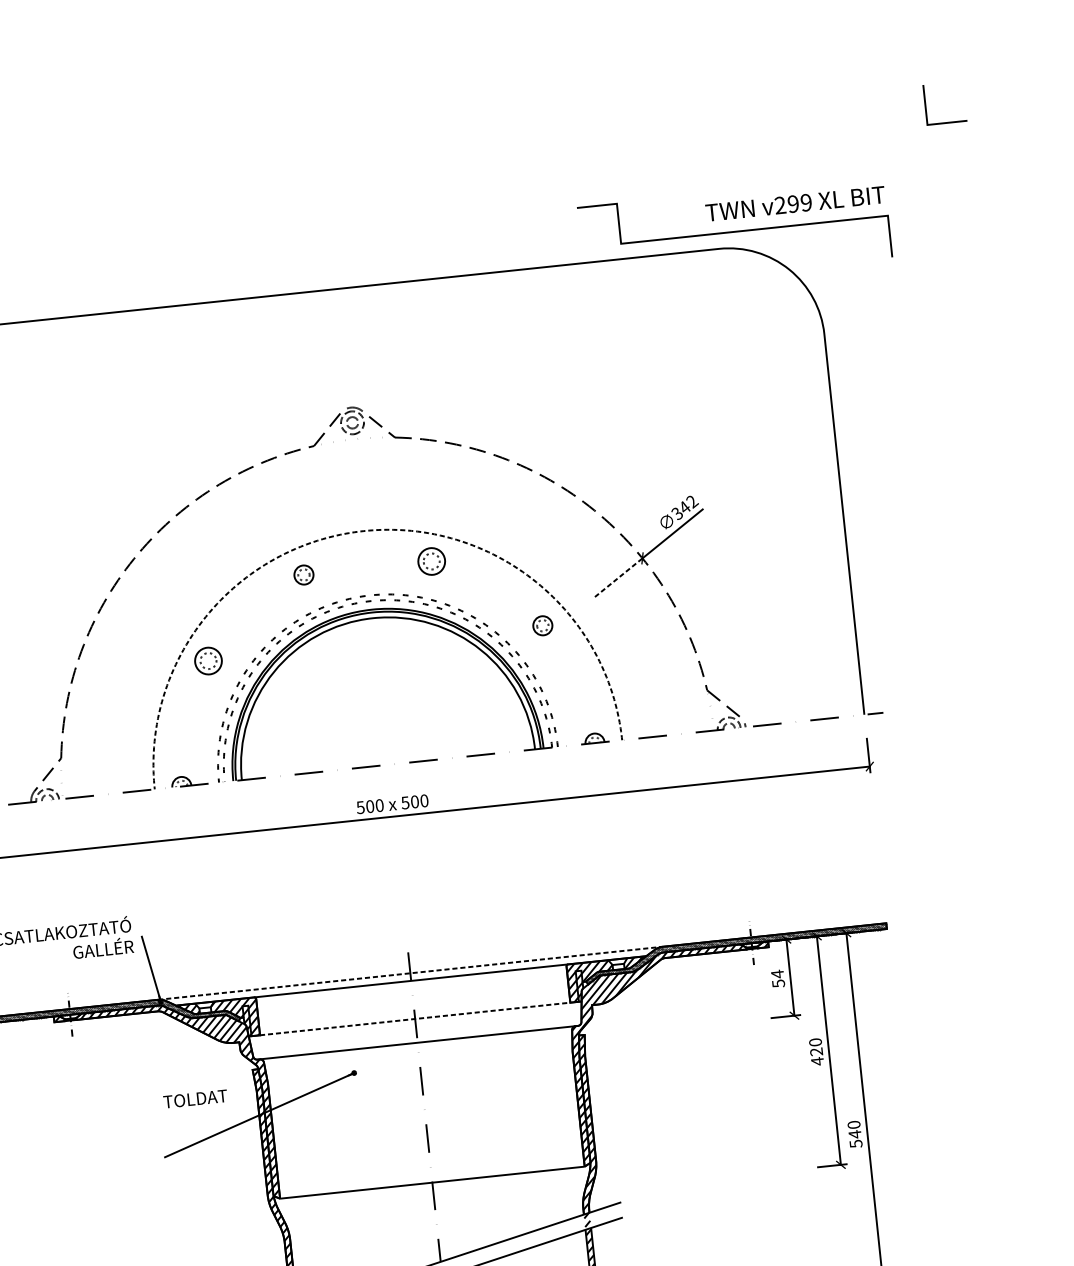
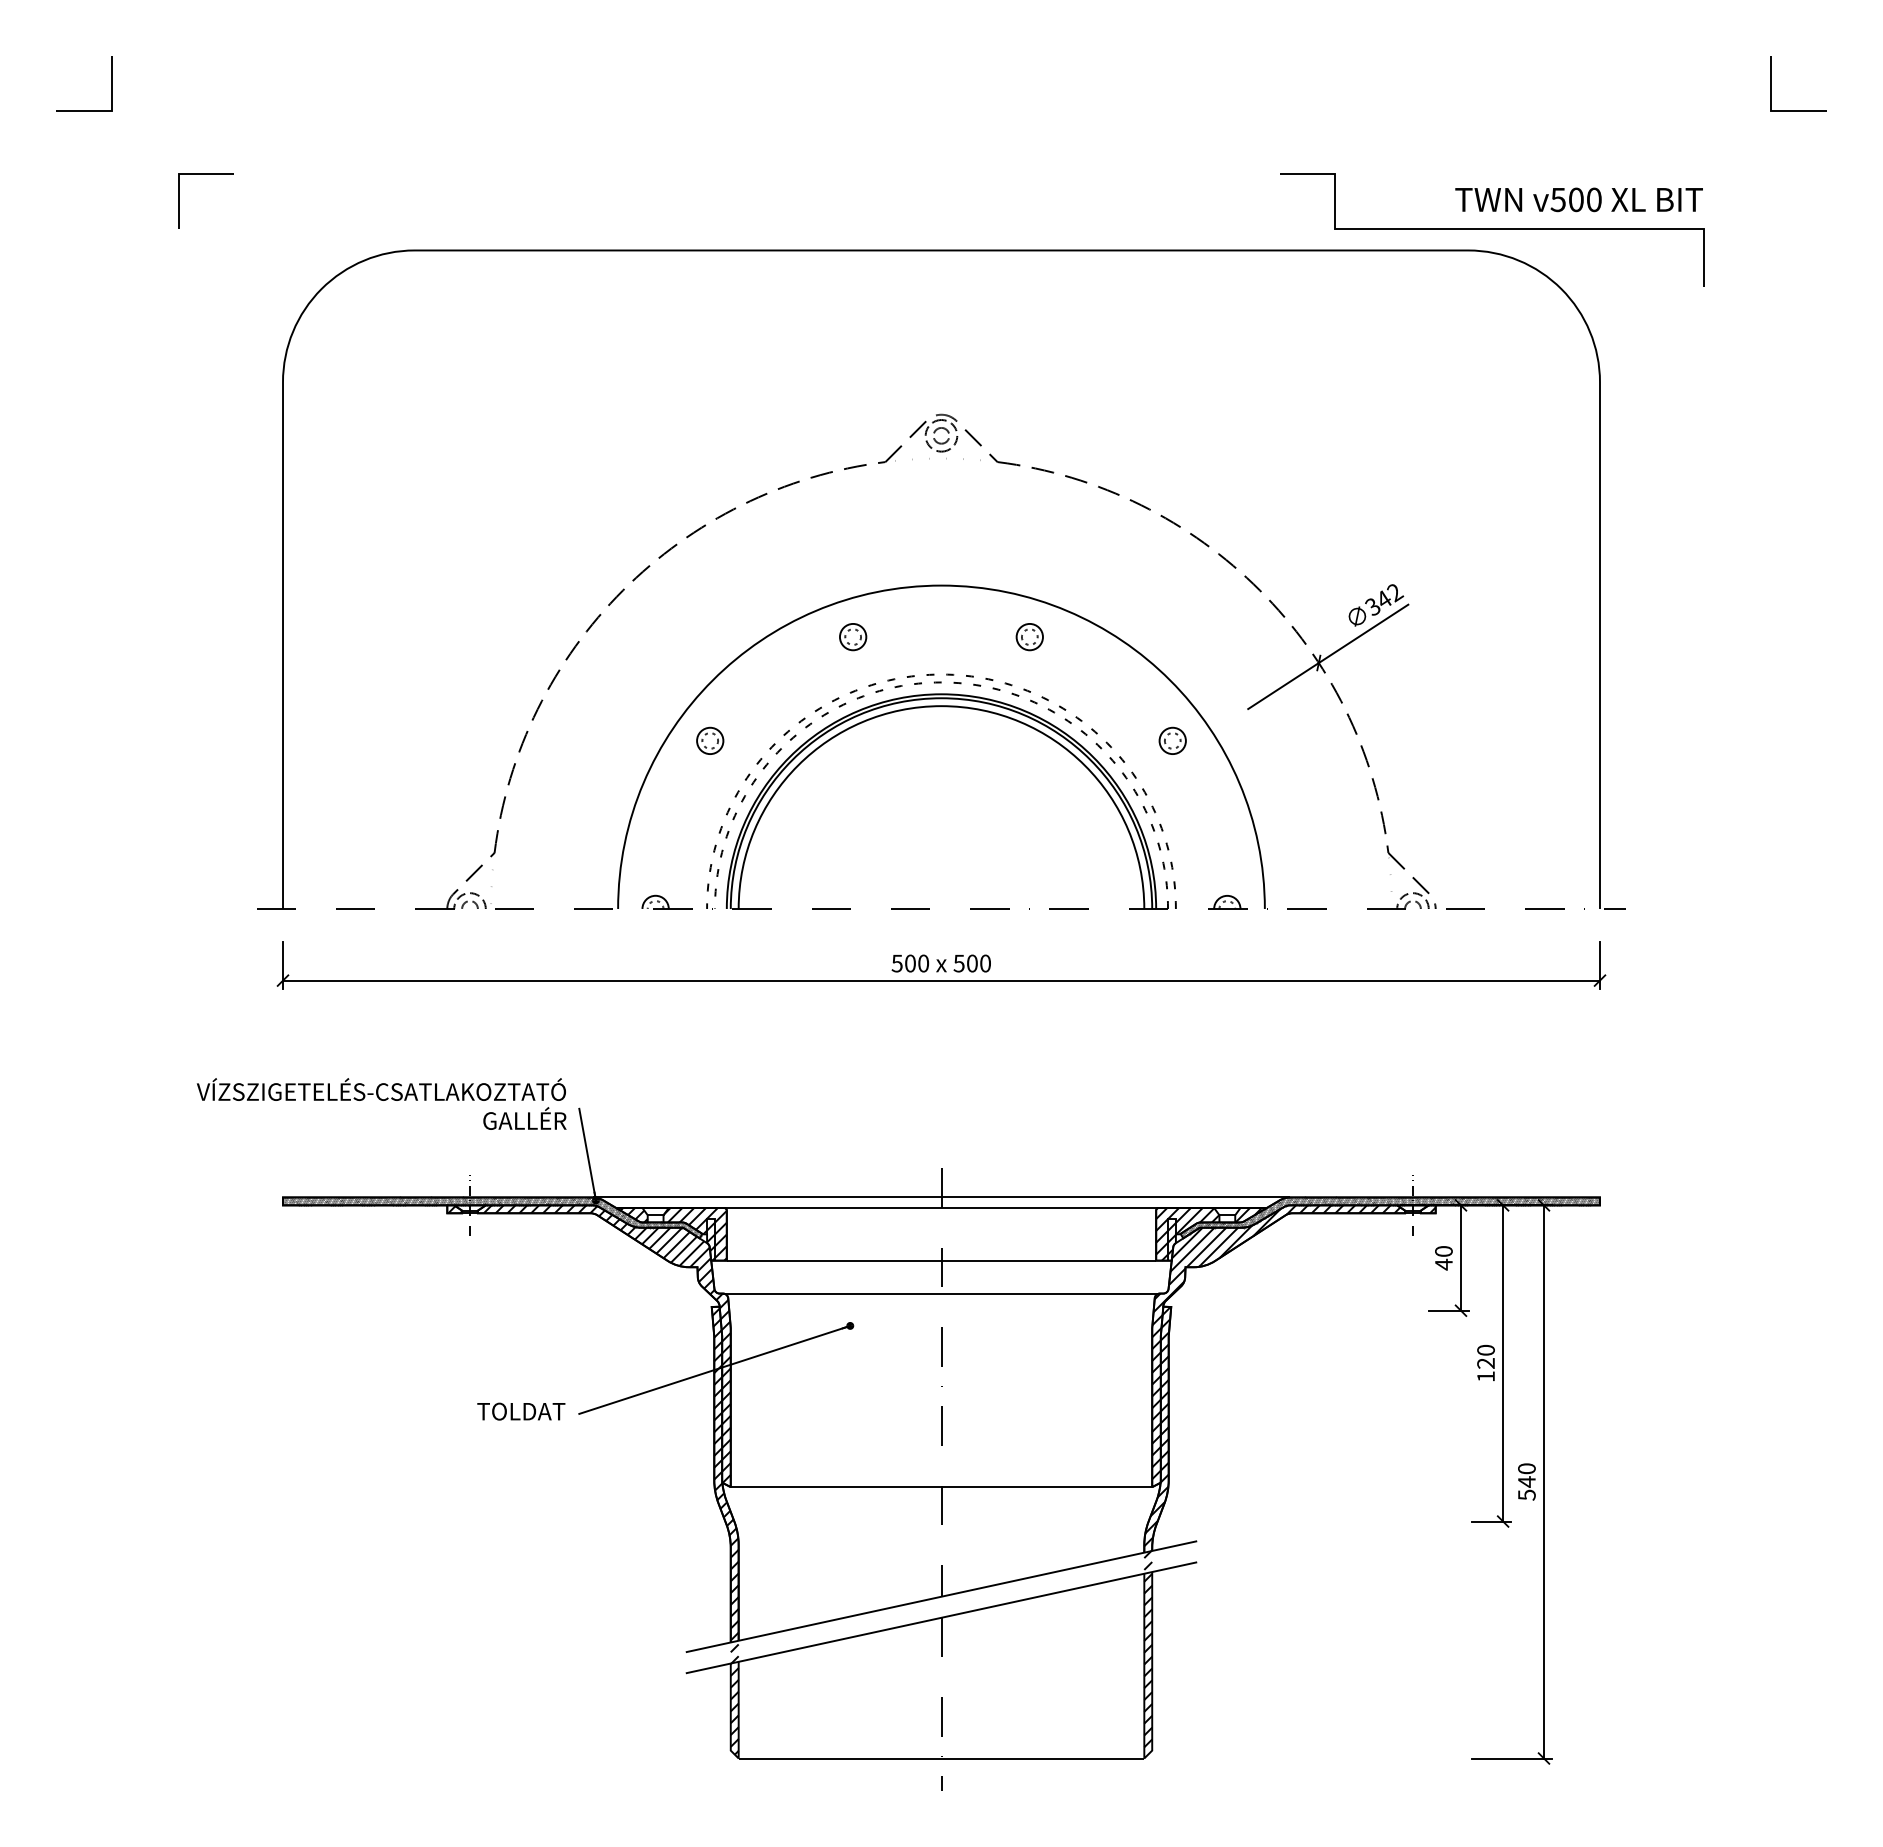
text: (792, 203) -> (1575, 199), v299 -> v500
arc: (363, 531) -> (941, 585), dashed -> solid
part: (431, 561) -> (1029, 637), size x0.71
line: (618, 577) -> (1283, 685), dashed -> solid
part: (208, 660) -> (710, 740), size x0.71
line: (410, 973) -> (941, 1197), dashed -> solid
text: (777, 978) -> (1443, 1257), 54 -> 40
line: (415, 1018) -> (941, 1260), dashed -> solid
text: (817, 1061) -> (1485, 1376), 420 -> 120
text: (195, 1098) -> (521, 1411), moved

